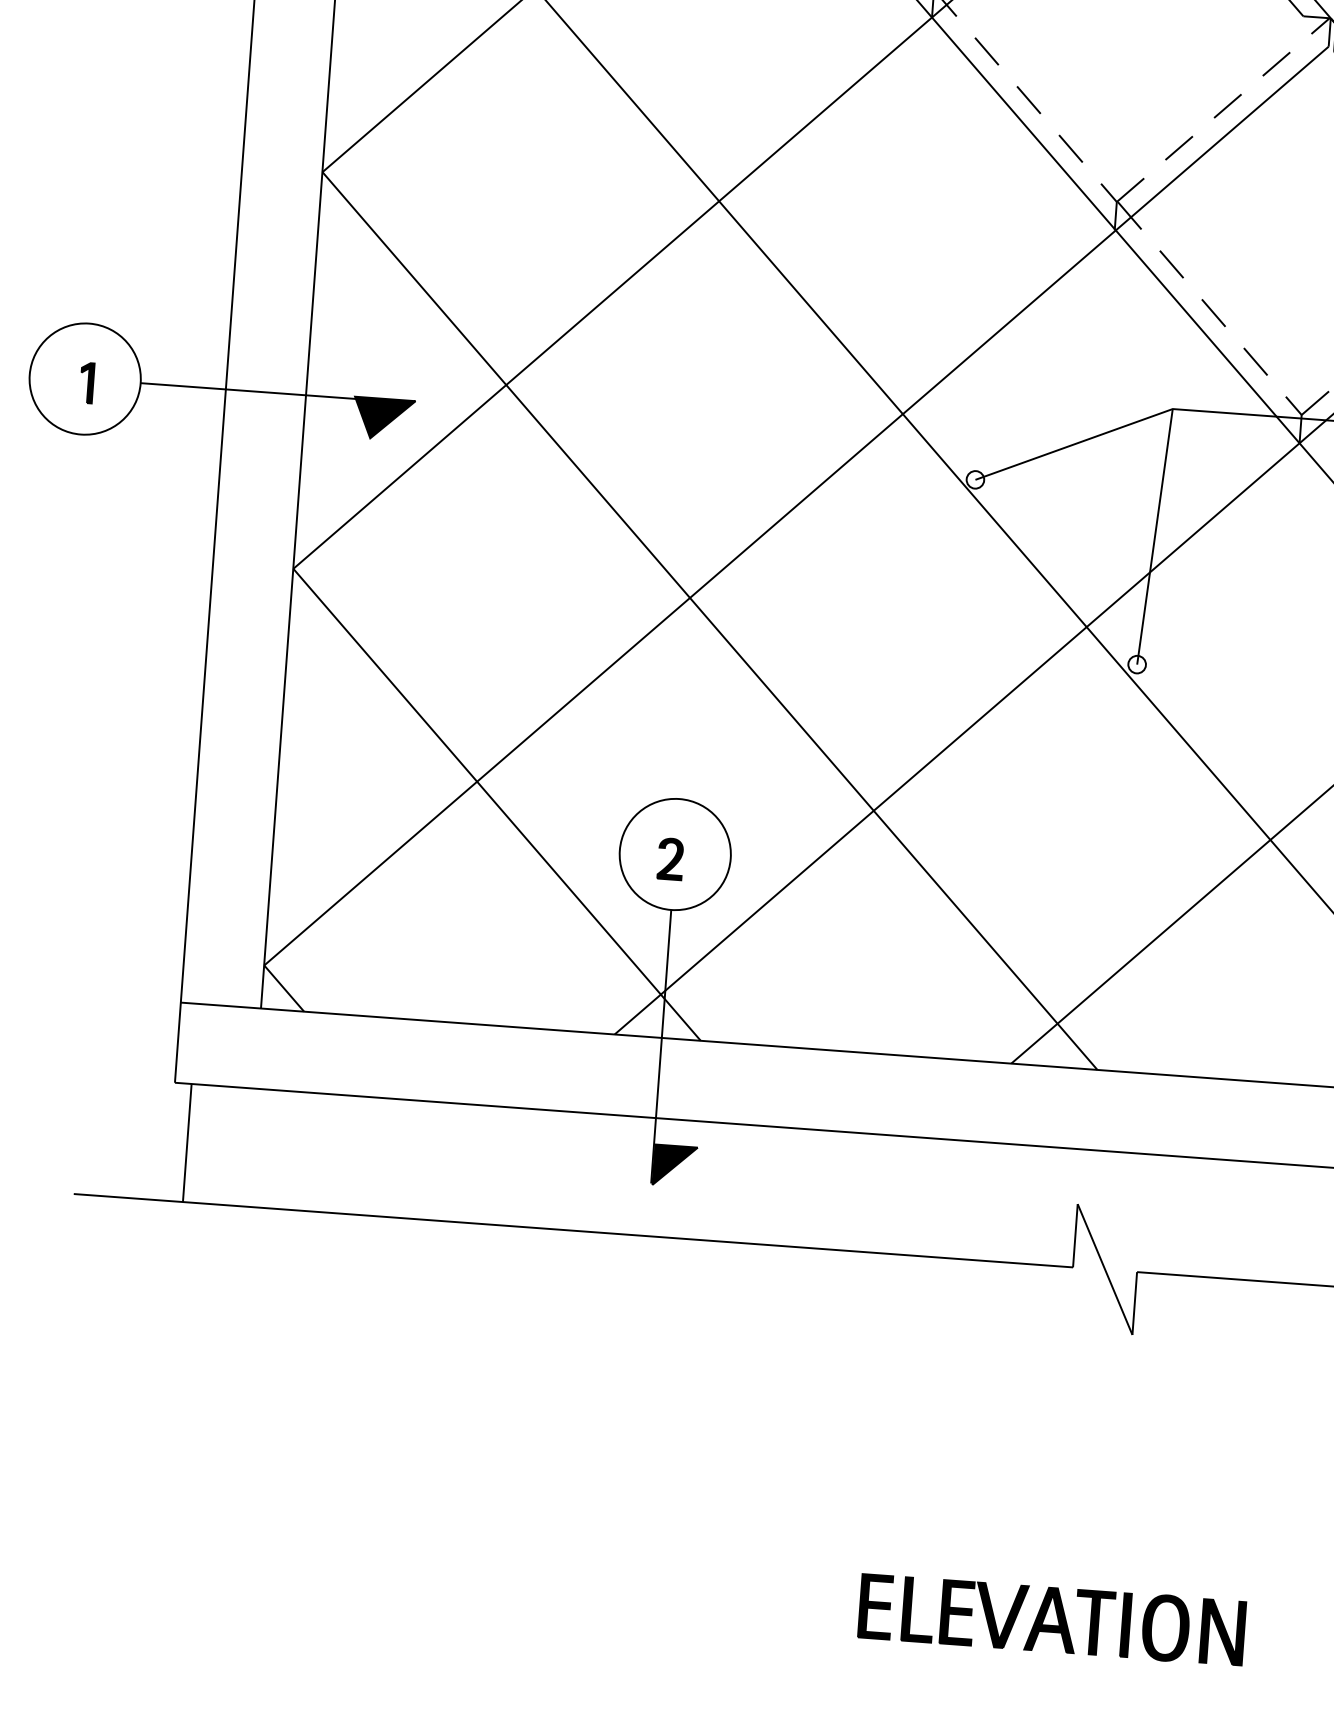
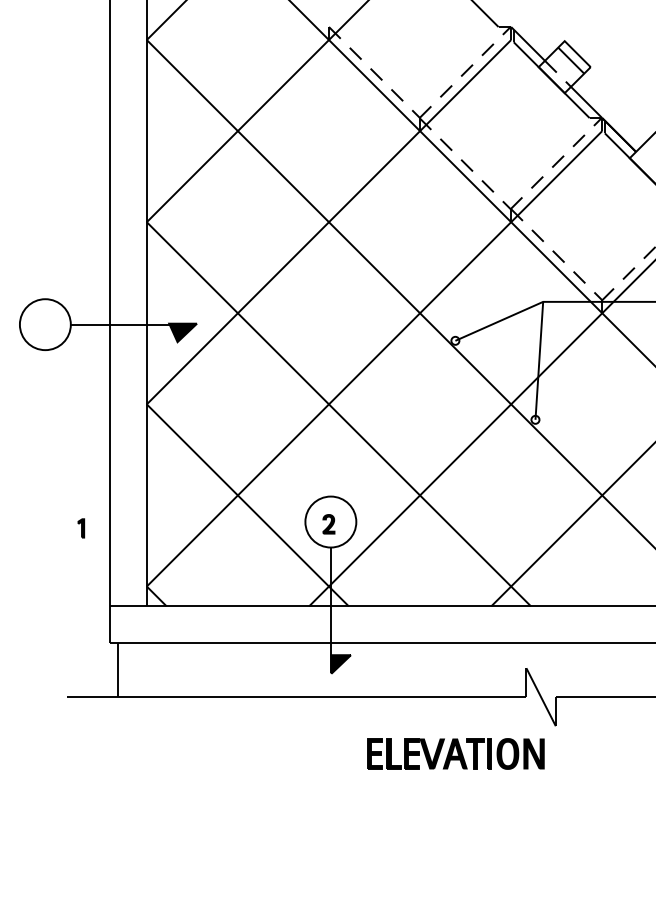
part: (87, 383) -> (81, 528), moved
part: (1051, 1618) -> (455, 753), moved

